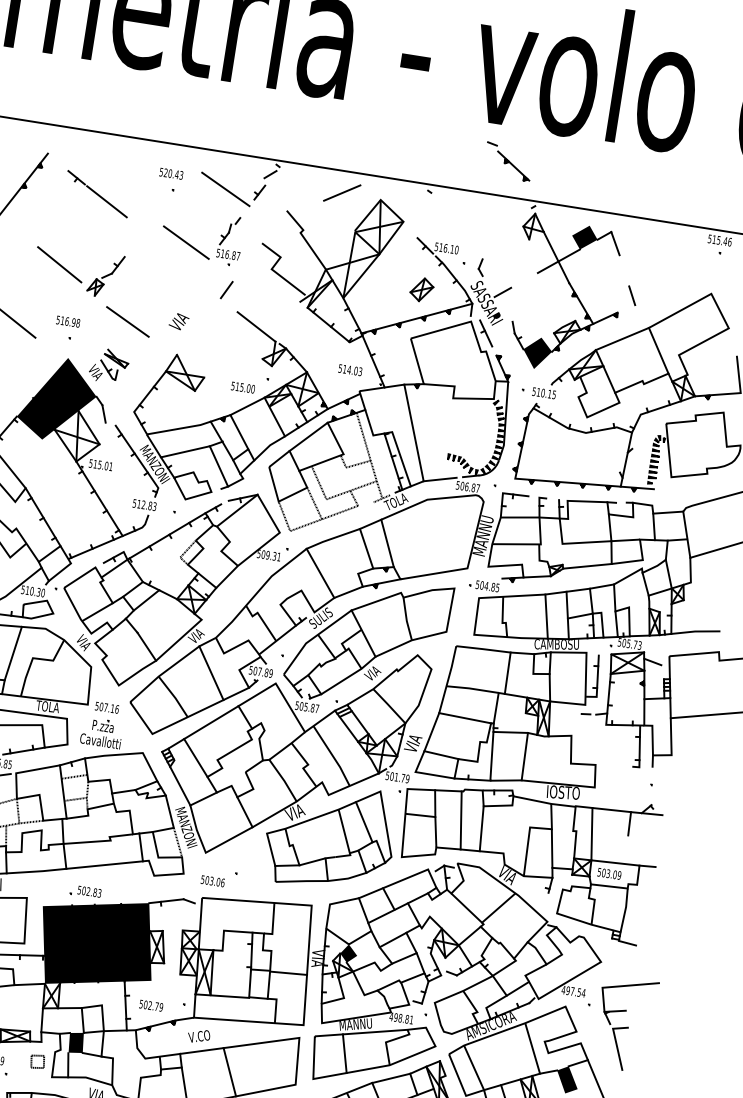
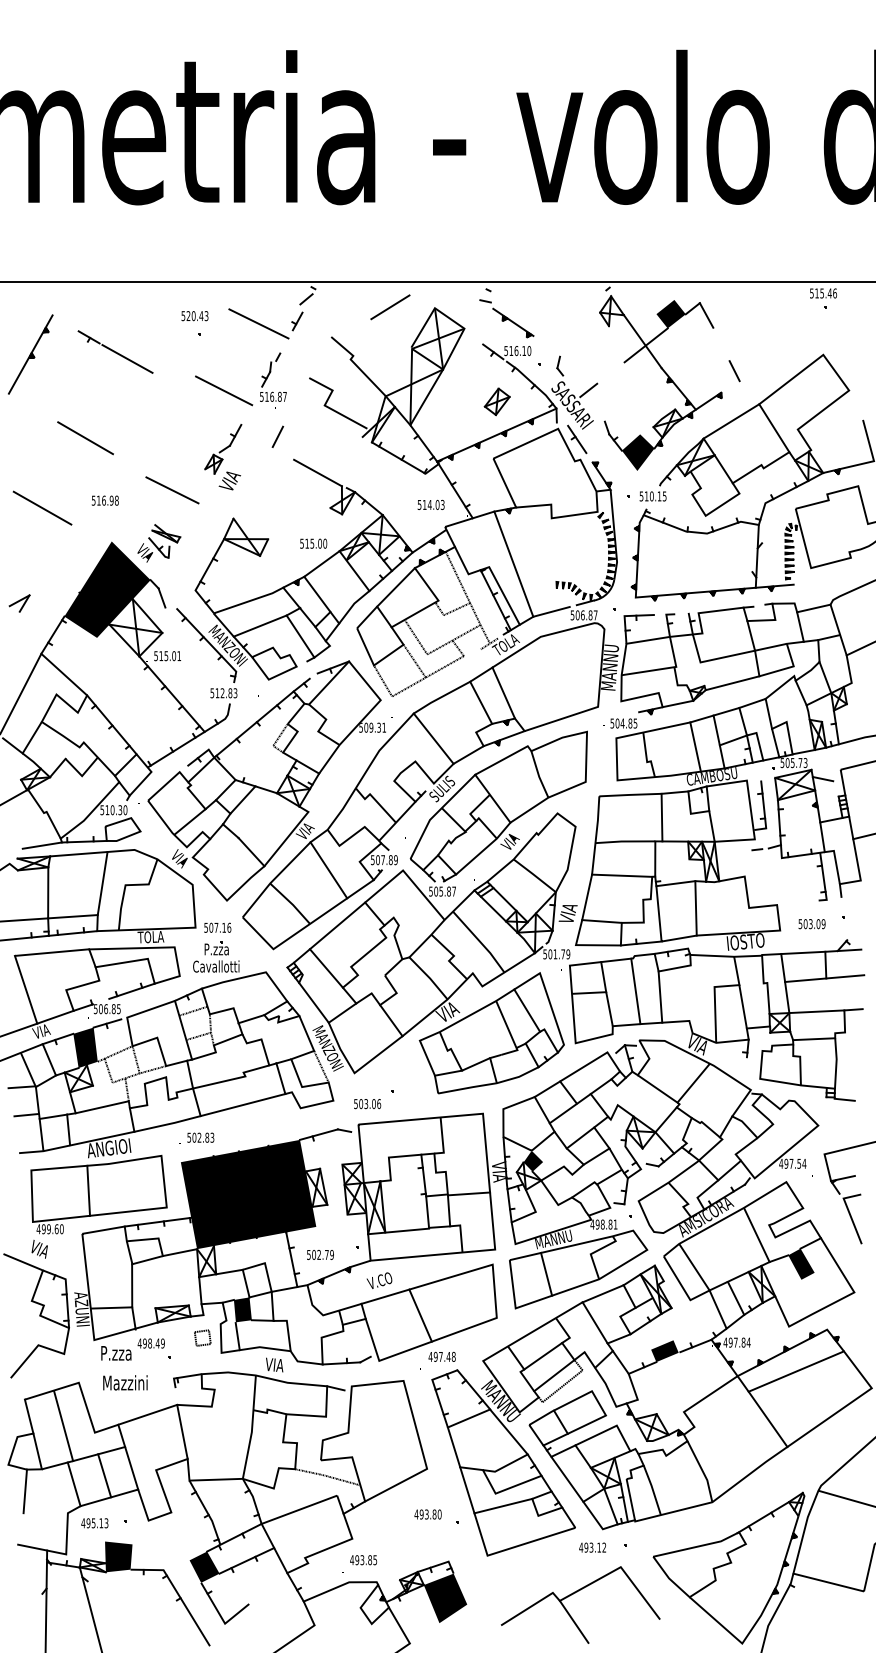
part: (508, 161) -> (506, 318), moved
part: (105, 275) -> (223, 449), moved
line: (626, 835) -> (824, 978), added
text: (608, 874) -> (811, 924), moved
part: (85, 890) -> (196, 1137), moved

